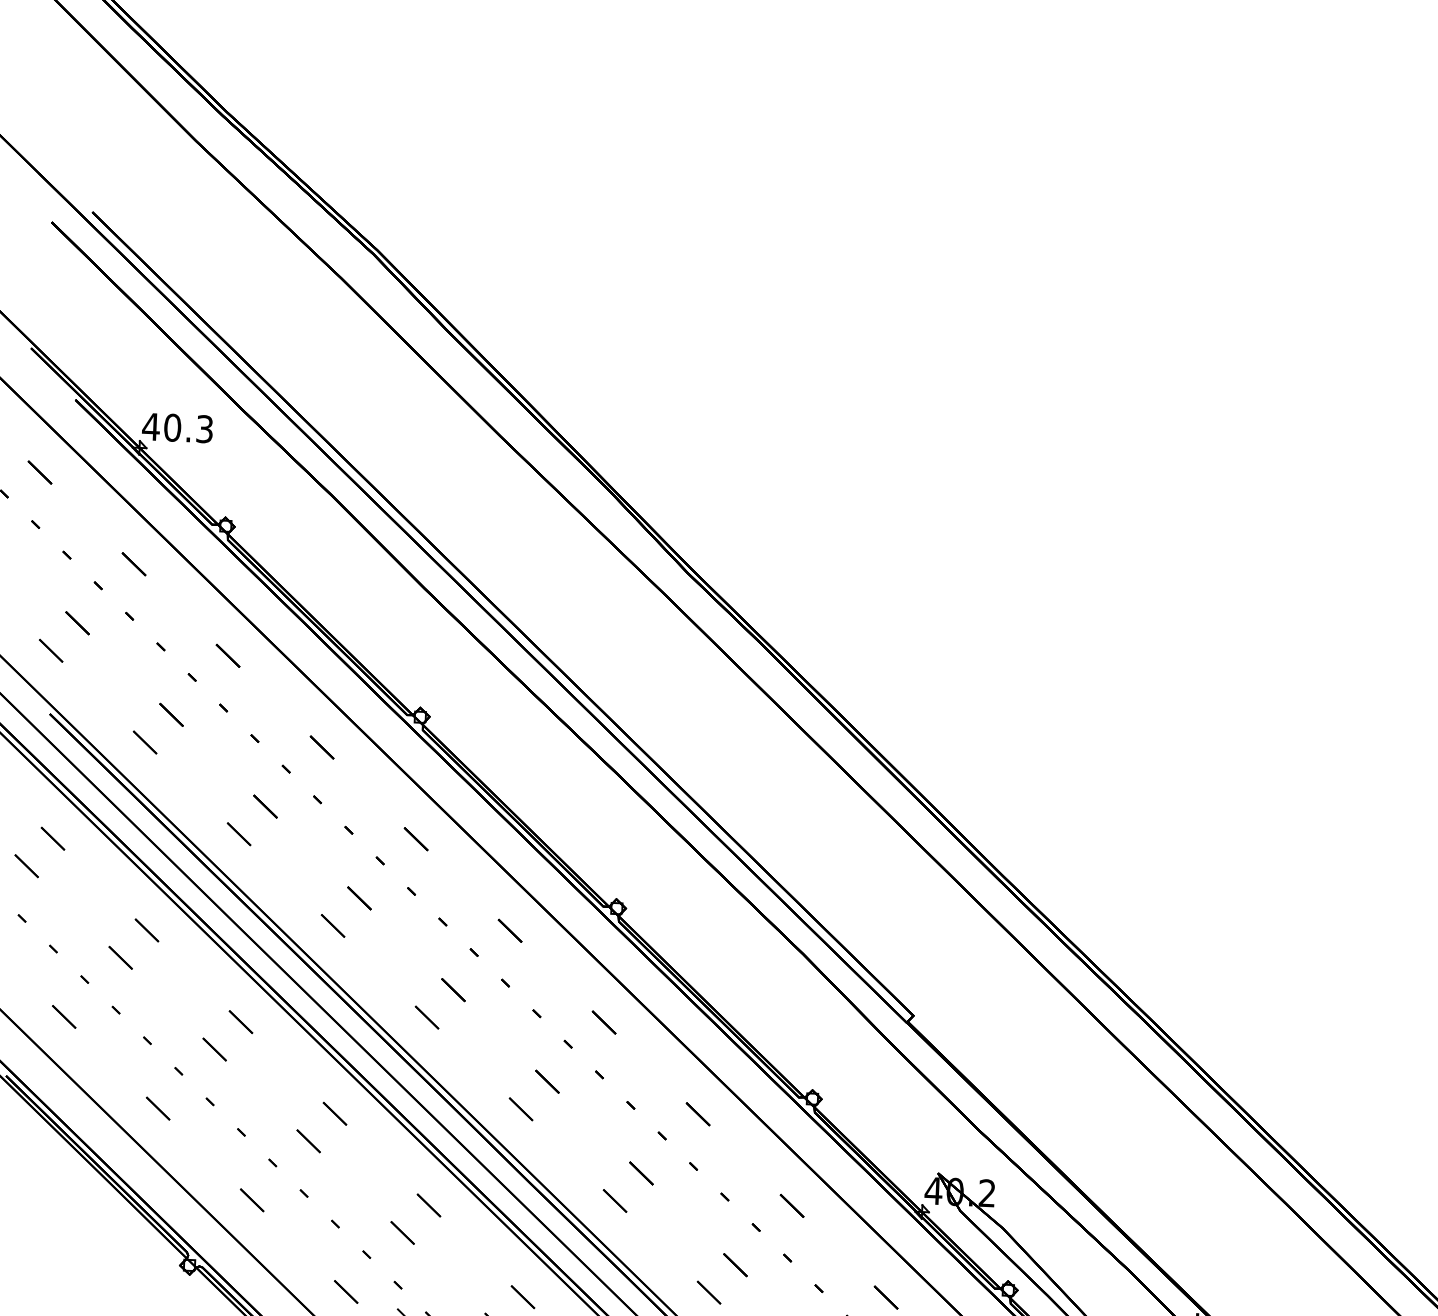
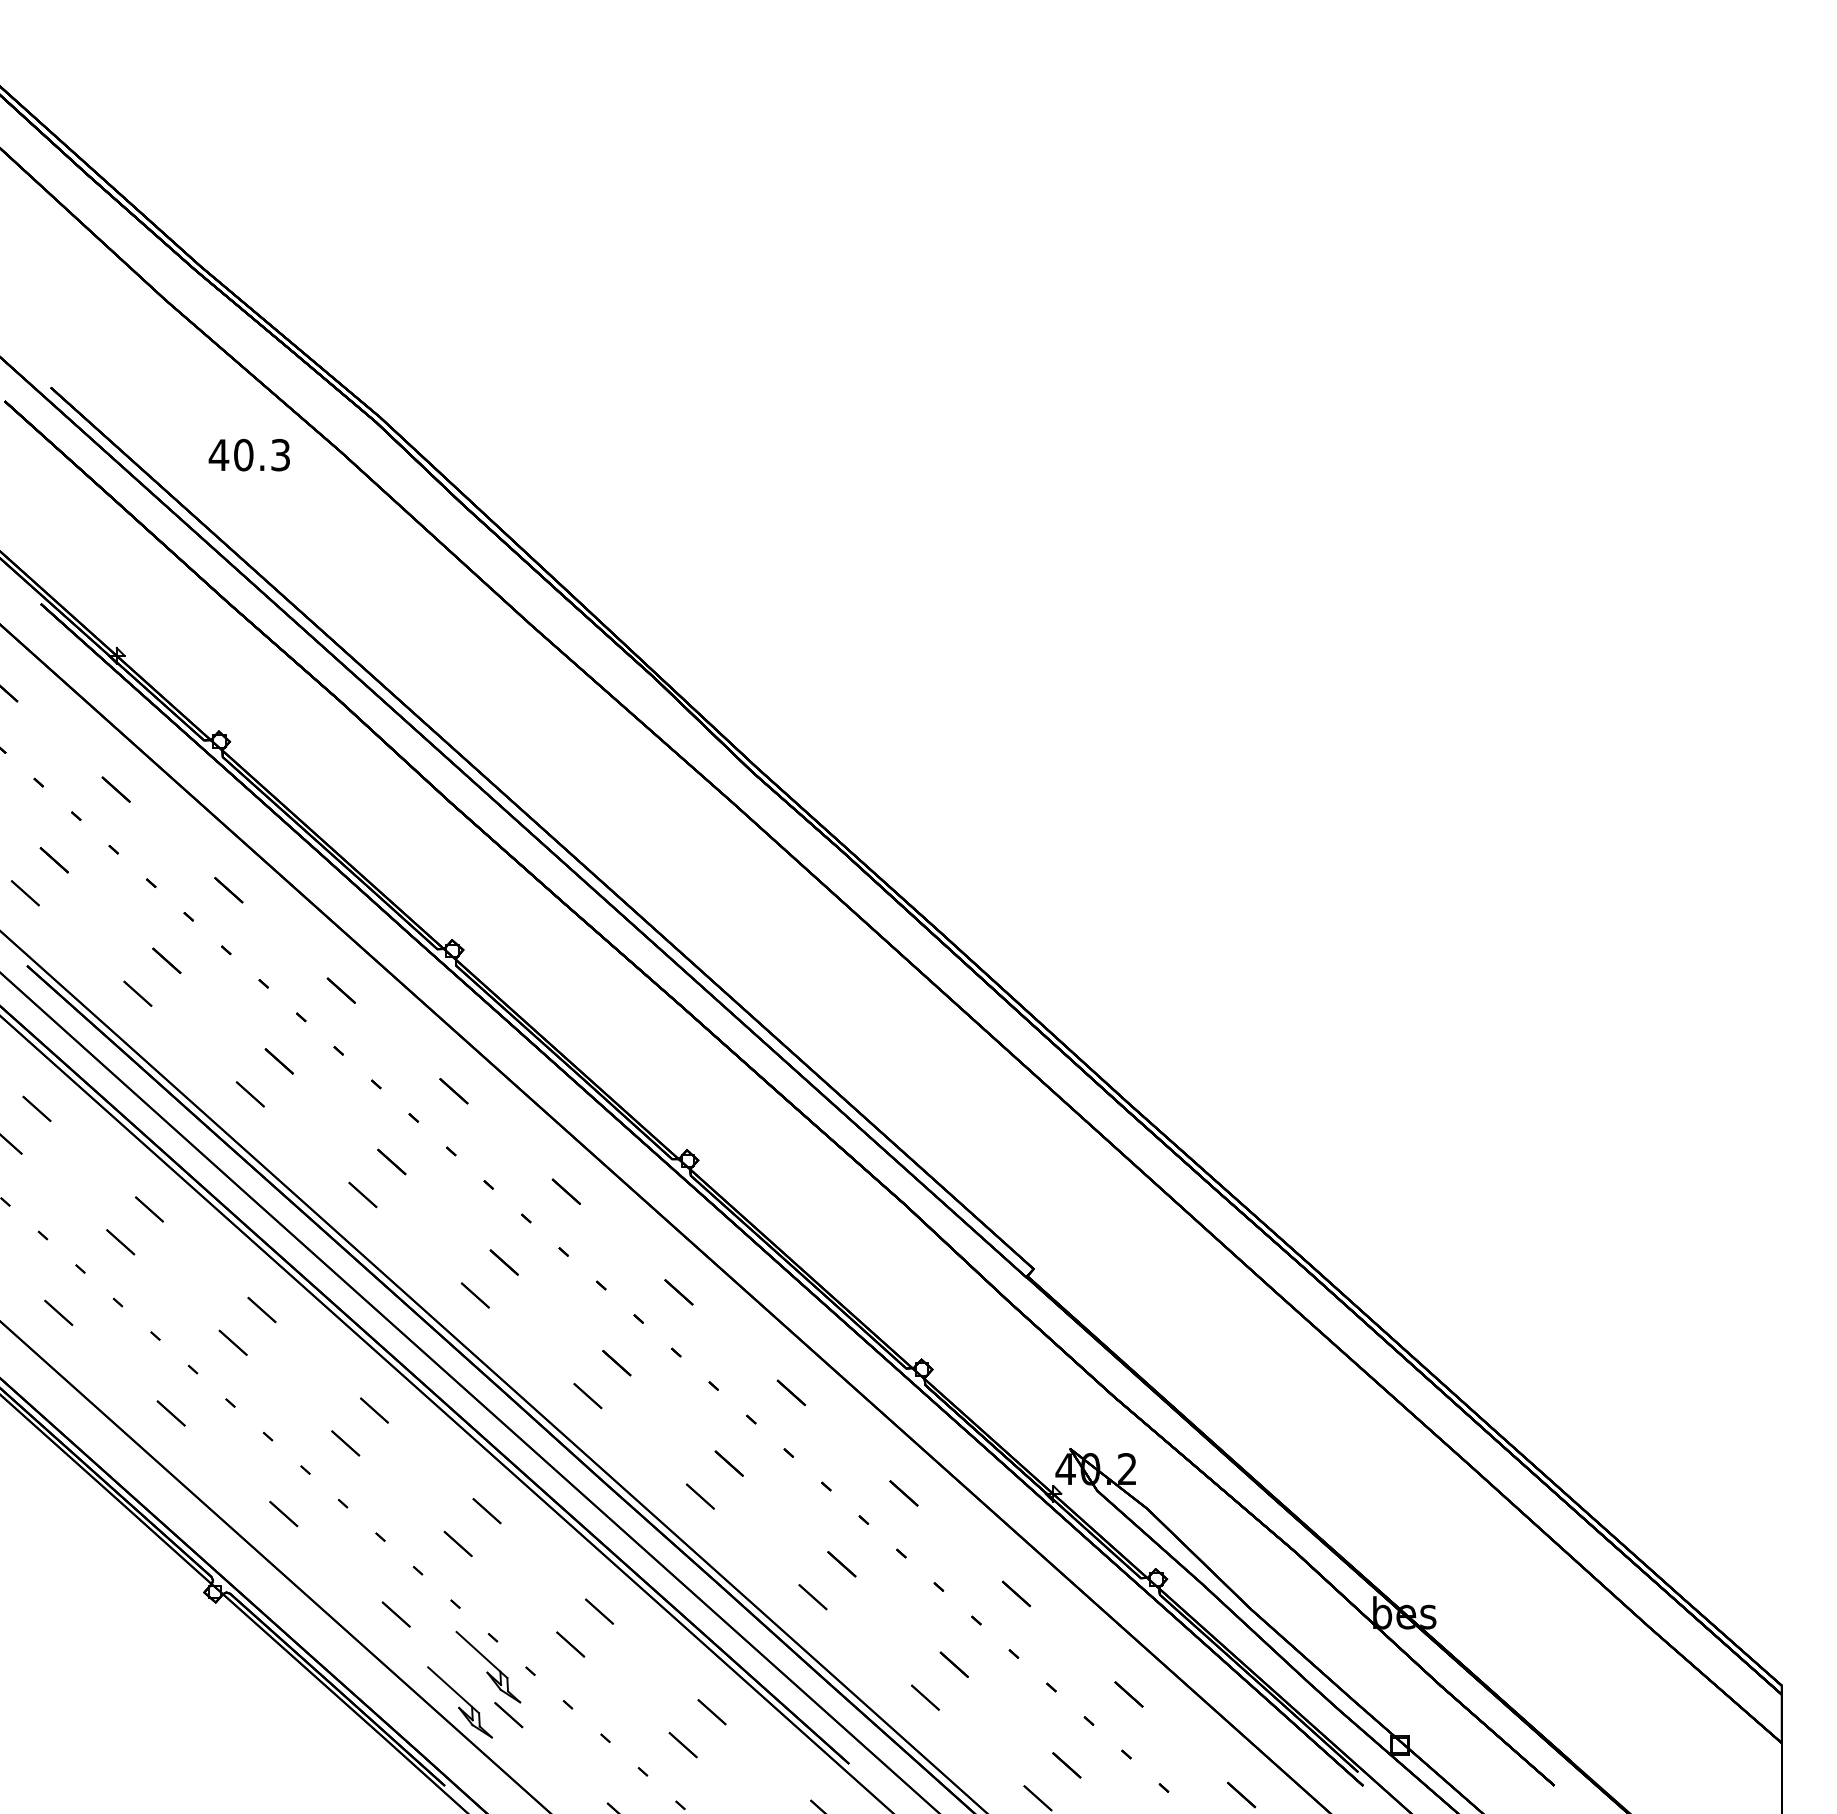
text: (176, 428) -> (248, 455), moved

